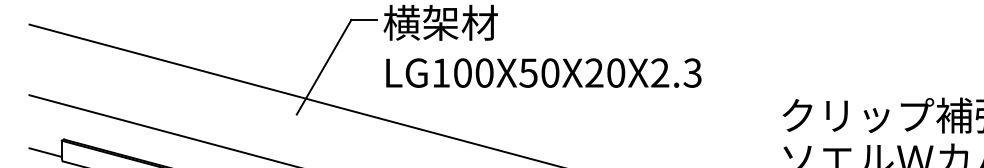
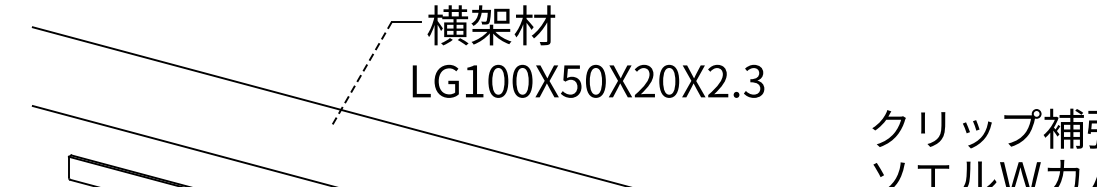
line: (324, 67) -> (361, 75), solid -> dashed
text: (543, 72) -> (588, 80), moved
line: (45, 152) -> (50, 169), removed

